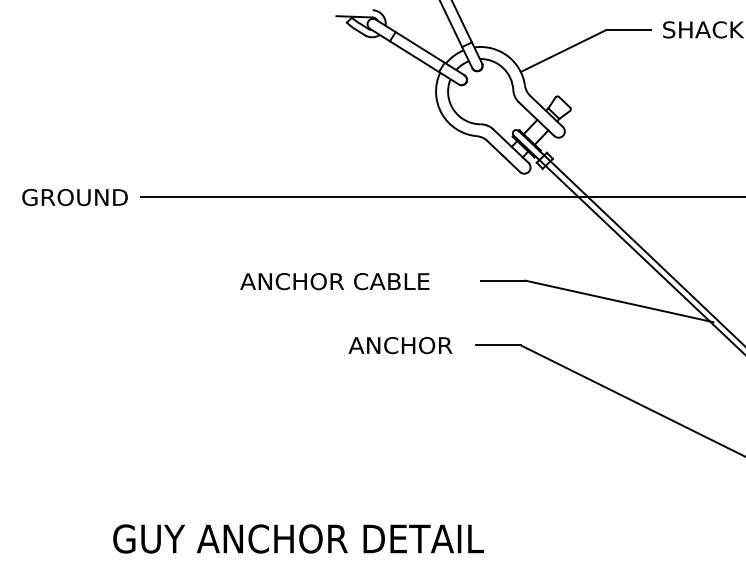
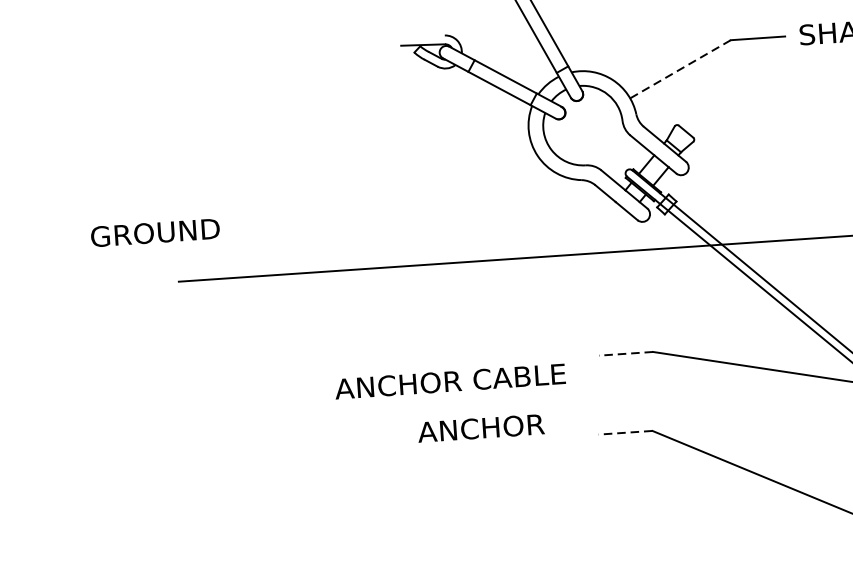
line: (563, 51) -> (680, 69), solid -> dashed
text: (74, 197) -> (154, 232), moved
line: (502, 280) -> (625, 353), solid -> dashed
text: (334, 281) -> (449, 381), moved
text: (400, 345) -> (481, 428), moved
line: (497, 345) -> (624, 433), solid -> dashed

